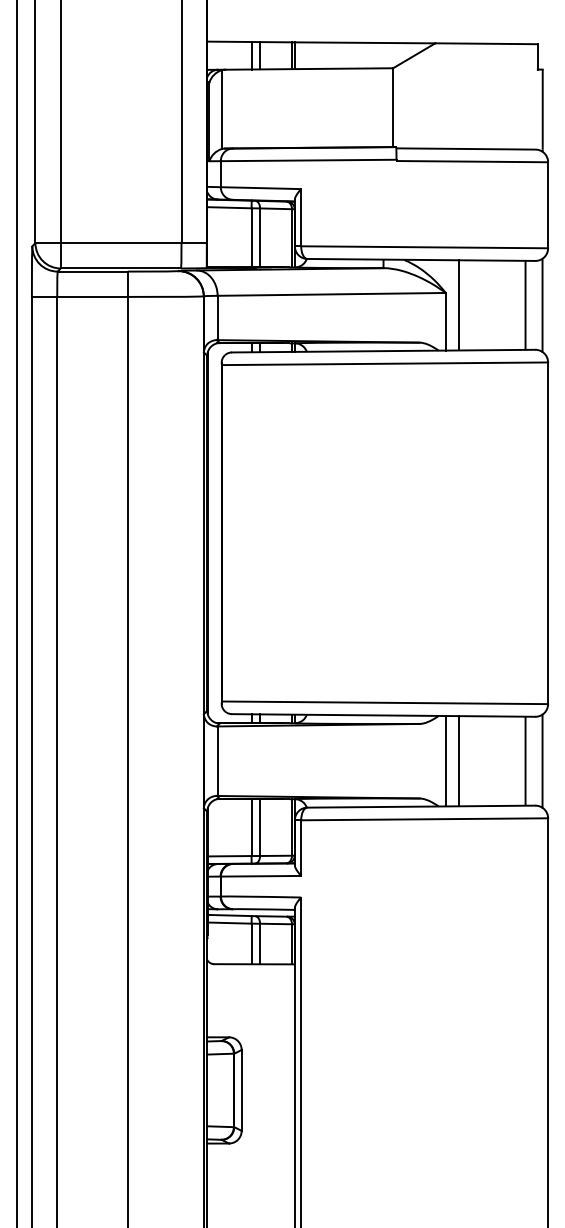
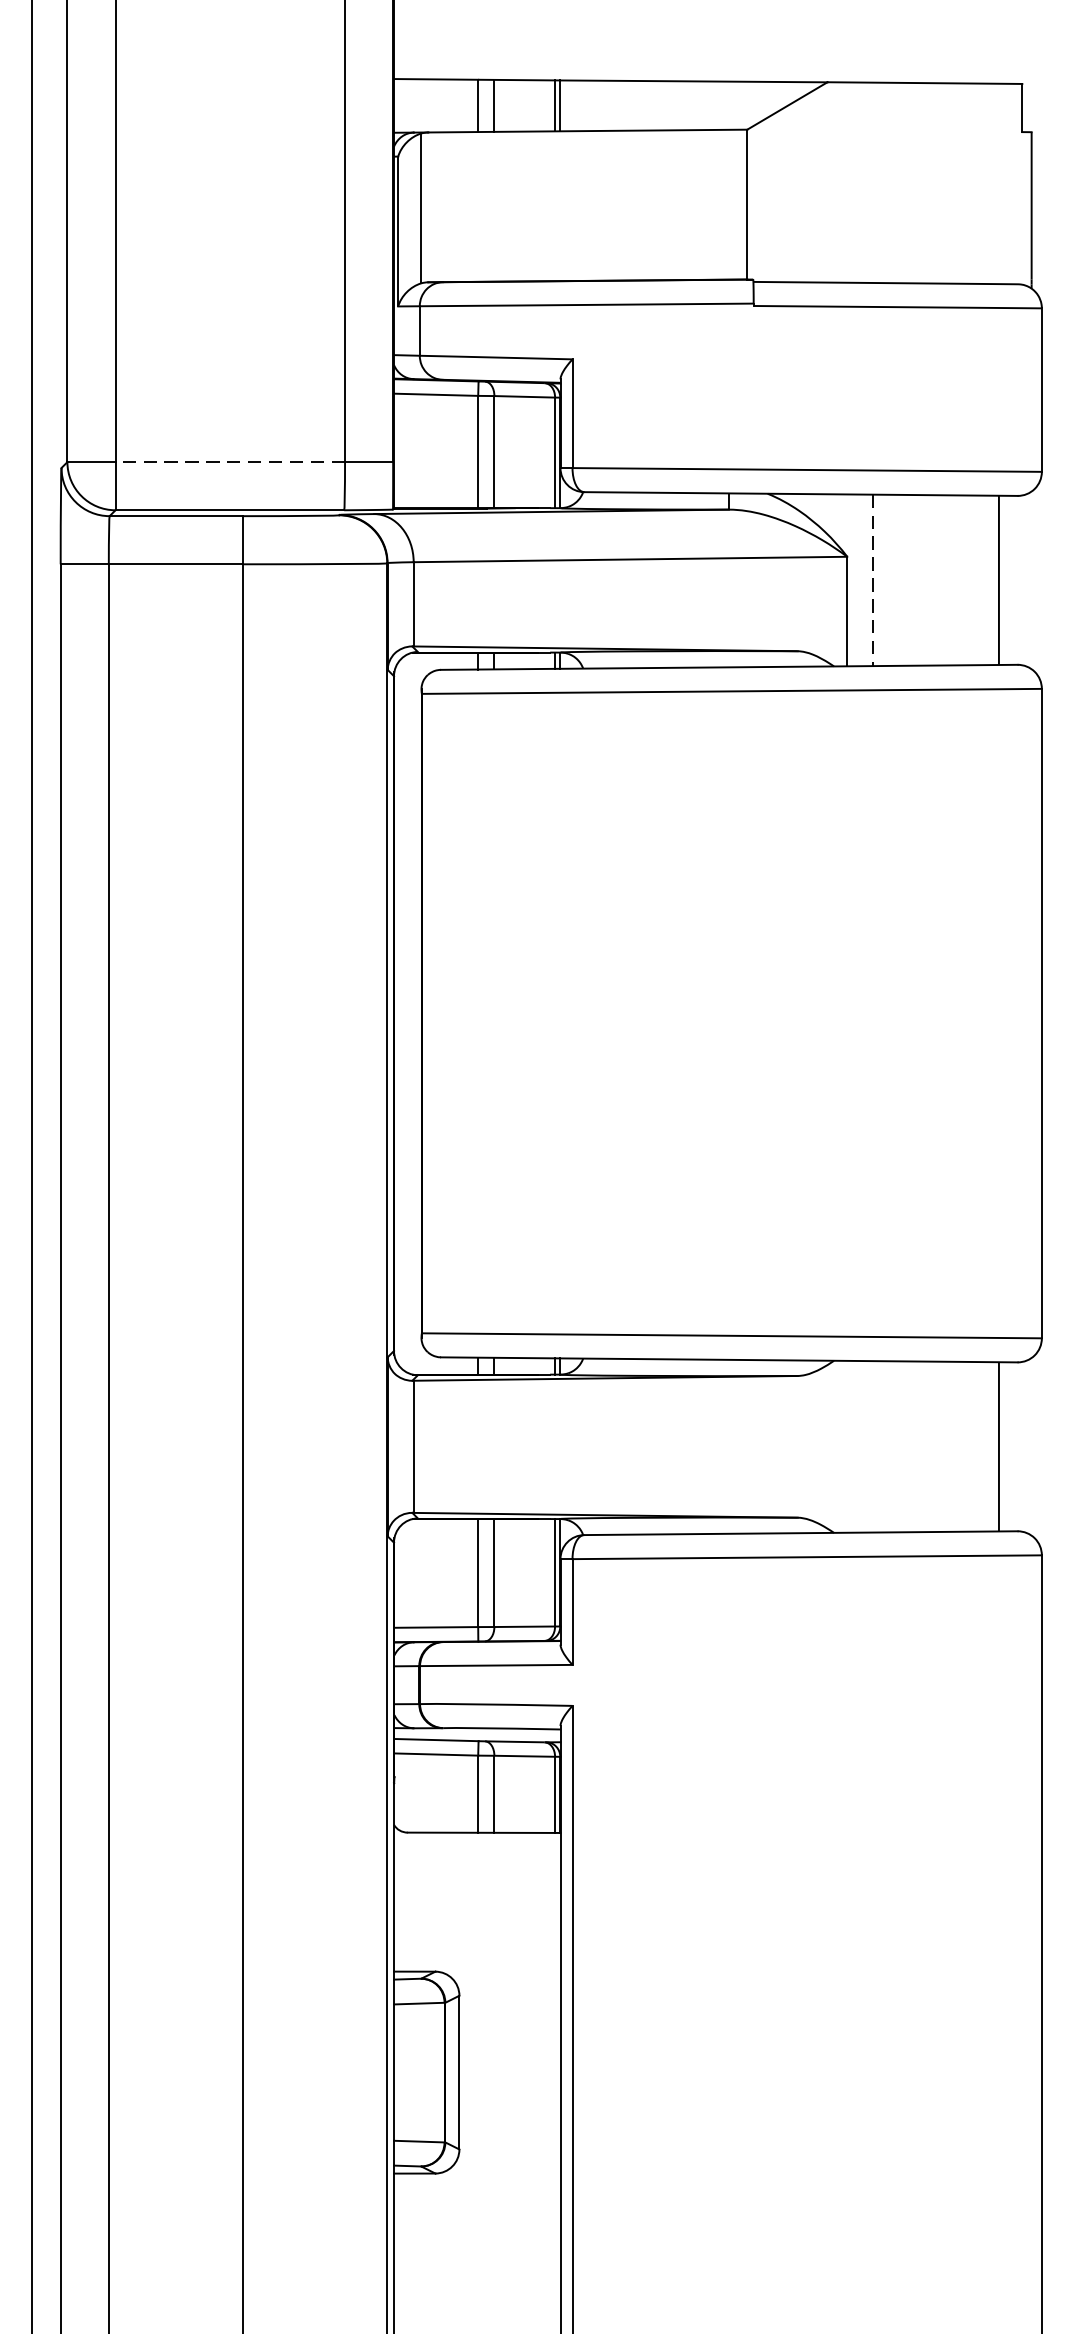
line: (120, 243) -> (229, 462), solid -> dashed
line: (542, 304) -> (1031, 578), removed
line: (459, 305) -> (873, 580), solid -> dashed
line: (542, 760) -> (1031, 1445), removed
line: (445, 761) -> (846, 1447), removed
line: (459, 761) -> (873, 1447), removed

